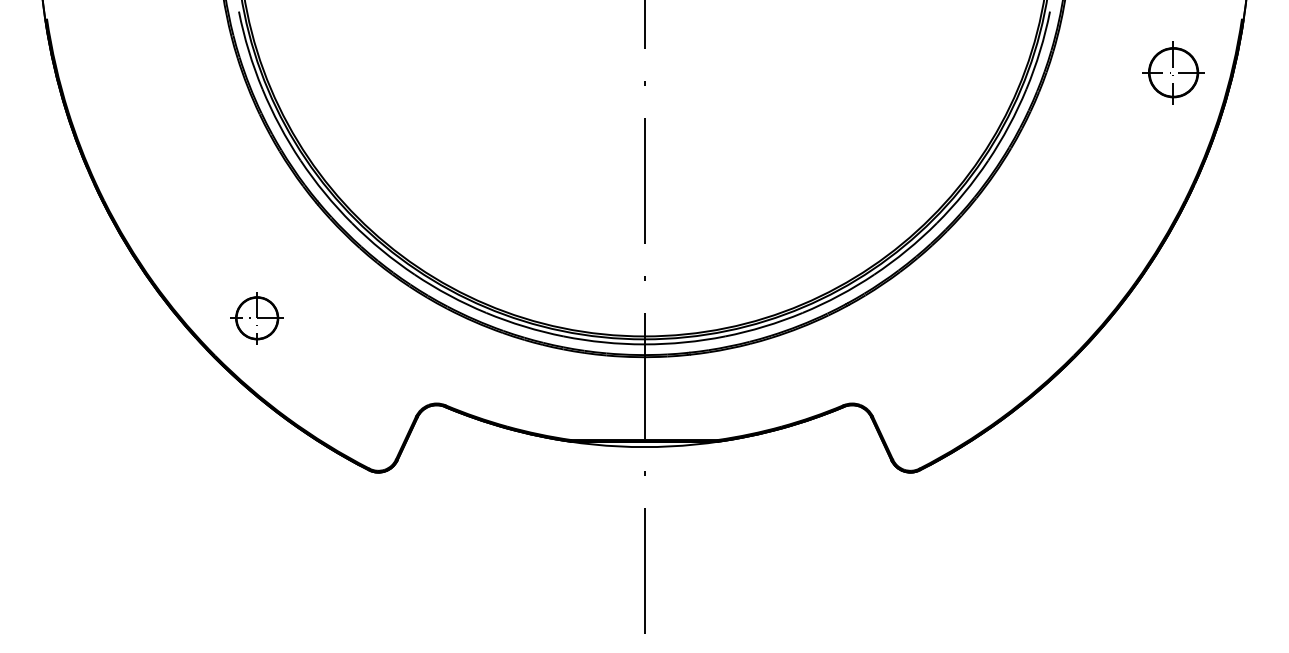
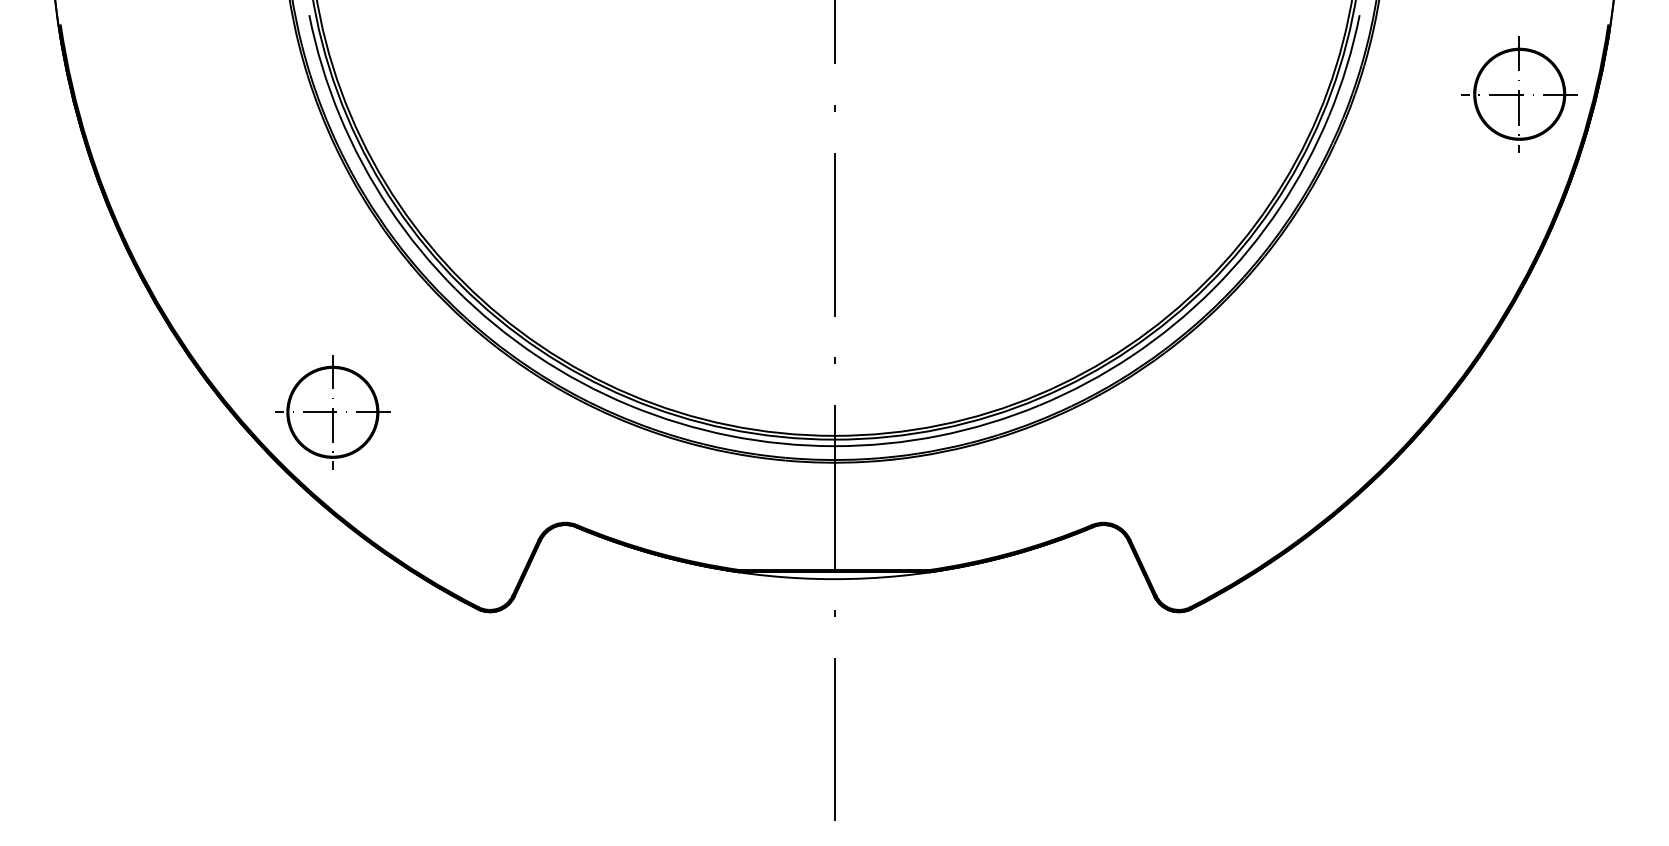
part: (1173, 72) -> (1519, 94), size x1.43
part: (256, 318) -> (332, 412), size x1.67

